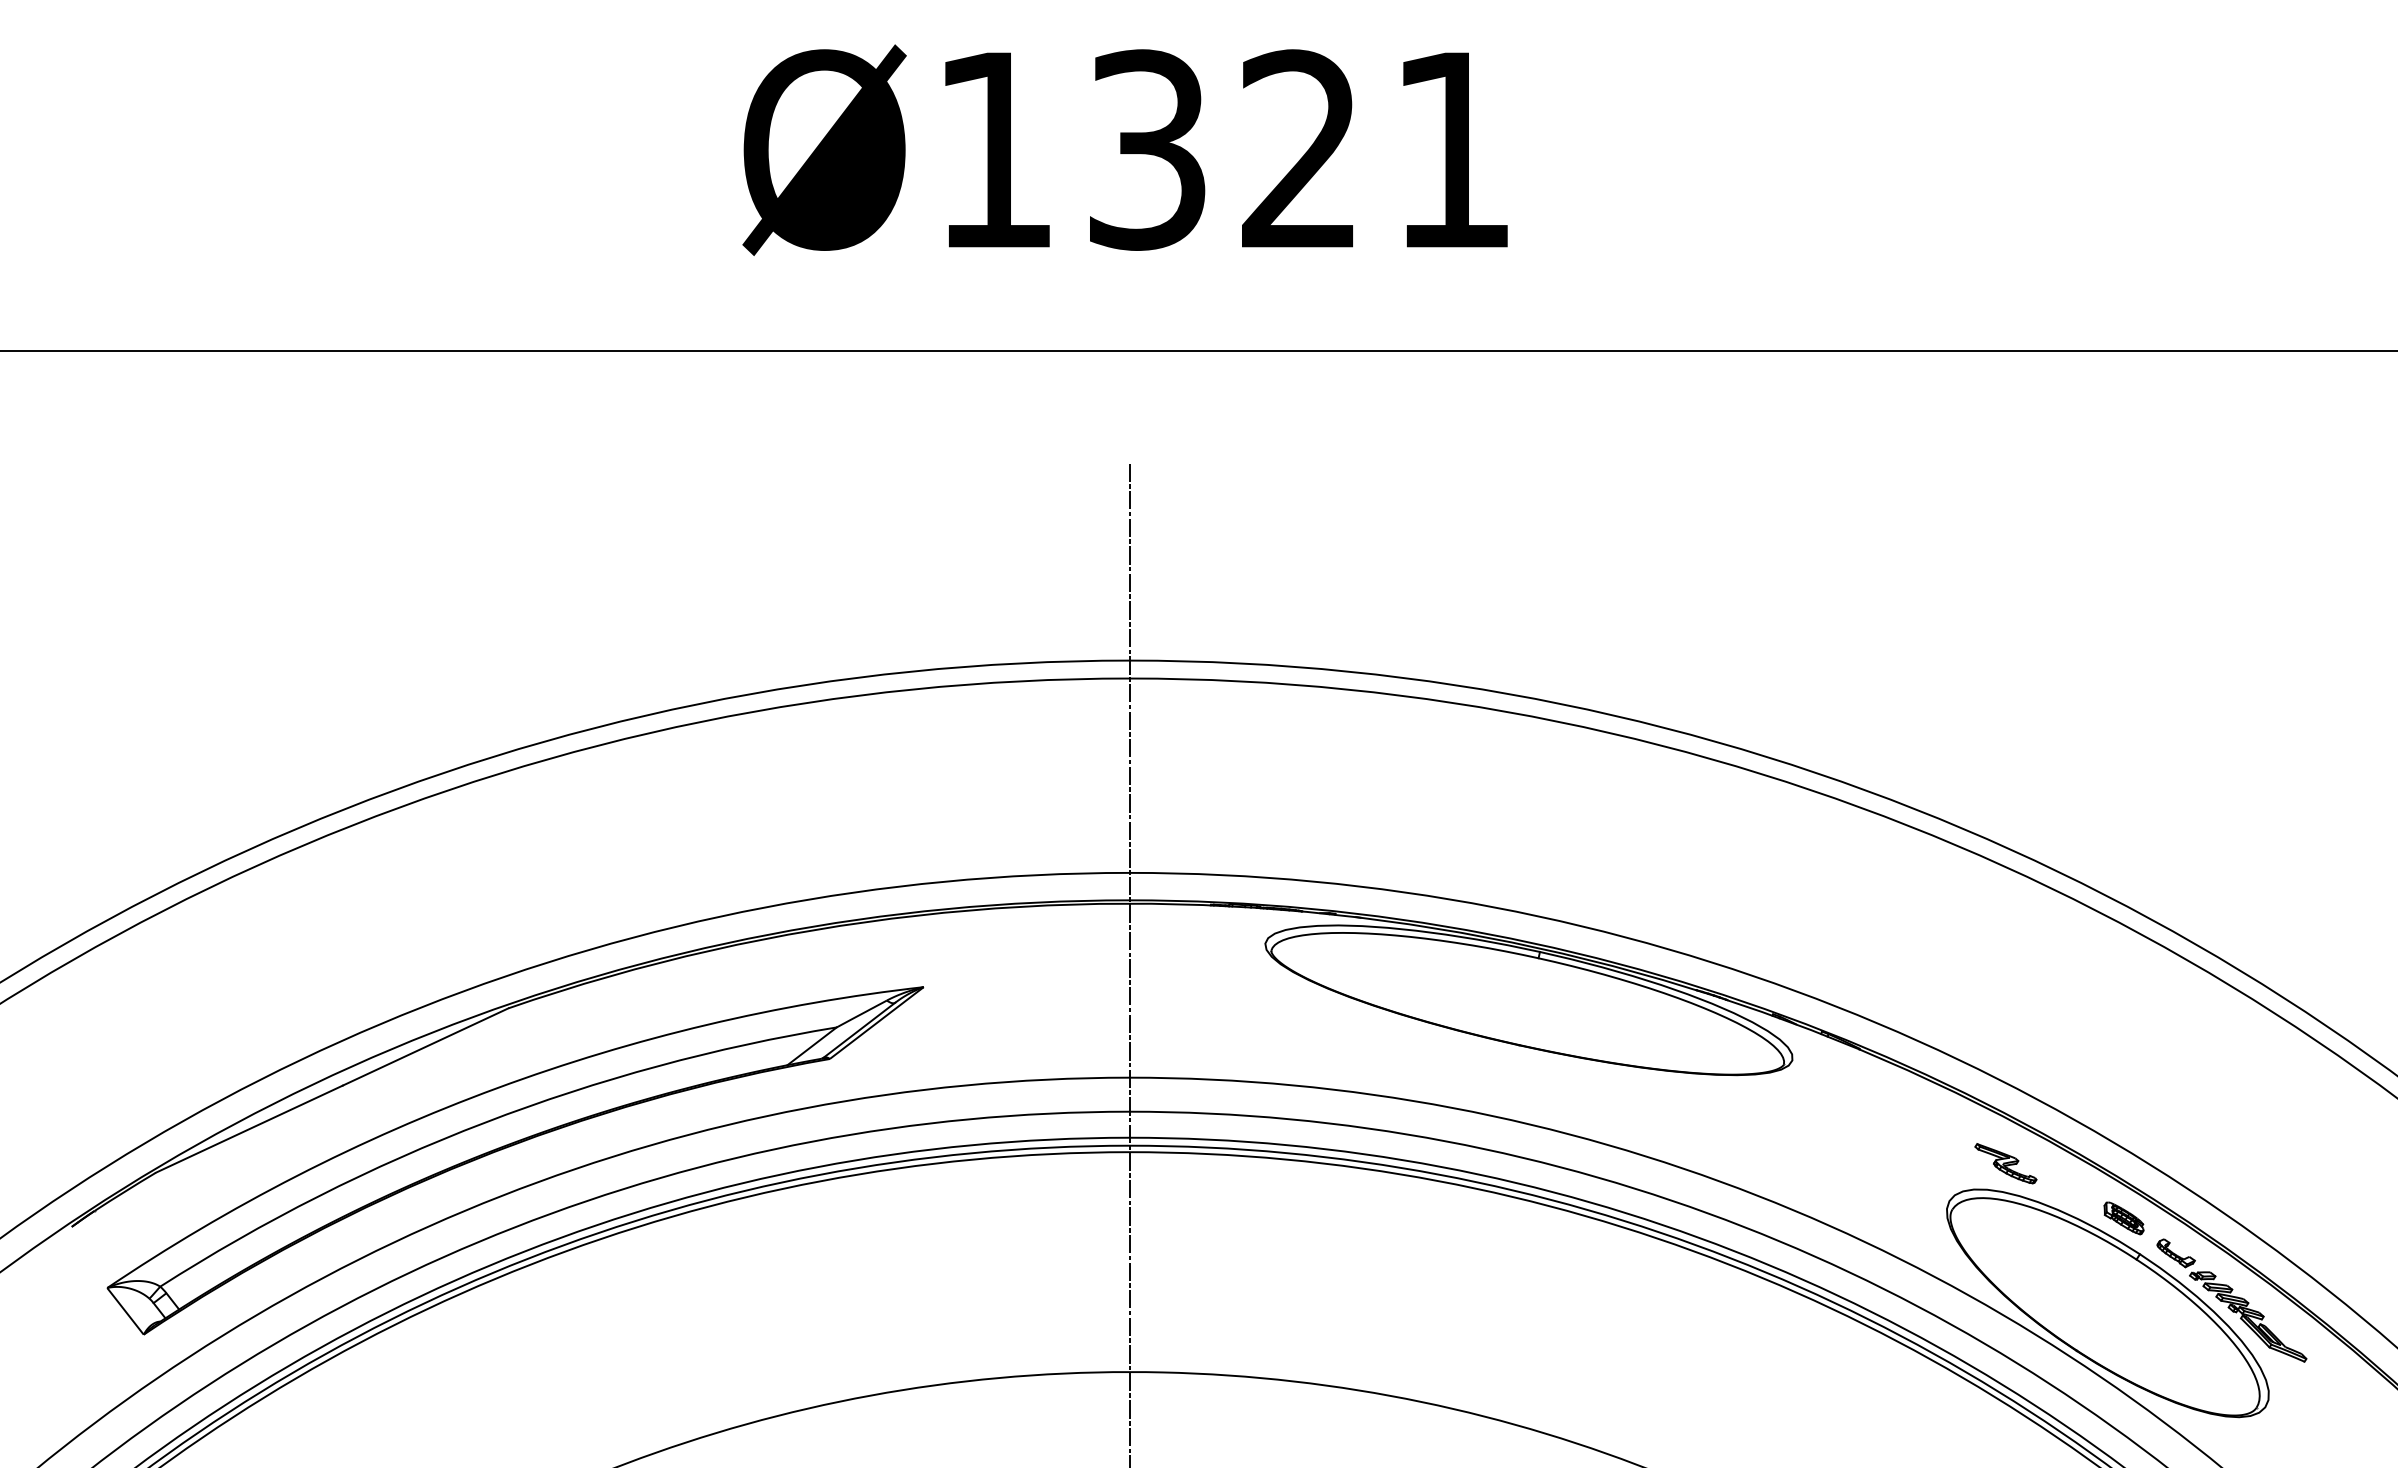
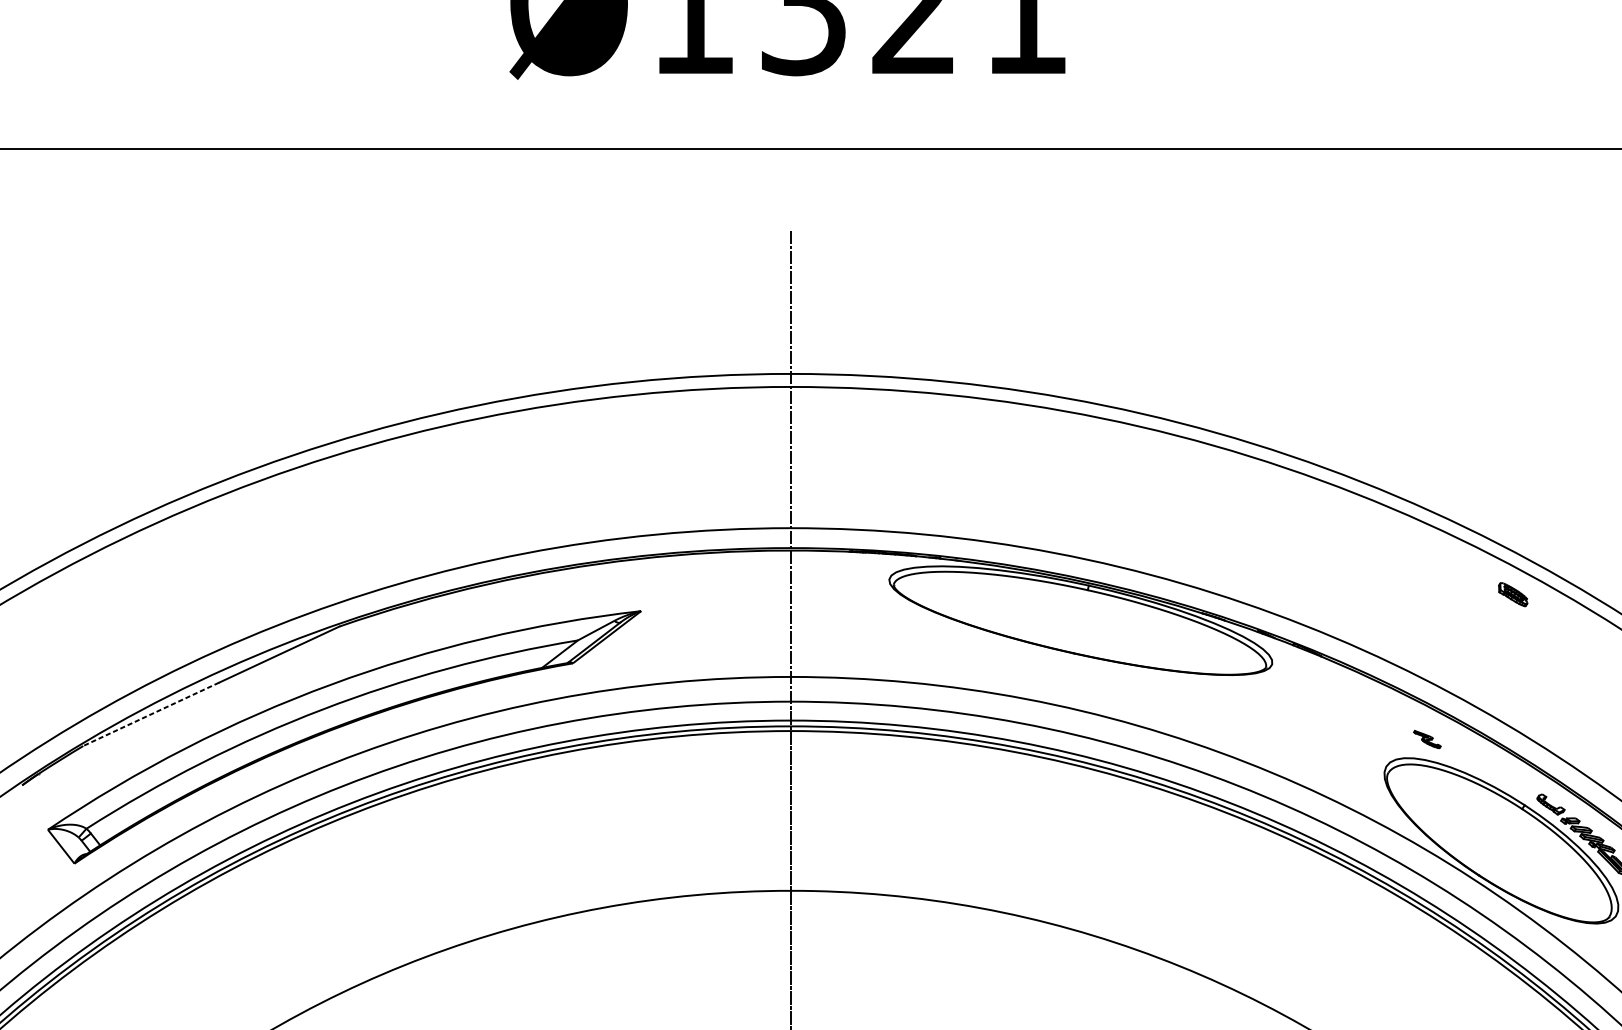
line: (248, 1129) -> (150, 714), solid -> dashed
part: (2005, 1163) -> (1427, 739), size x0.6
part: (2123, 1218) -> (1512, 594), moved

